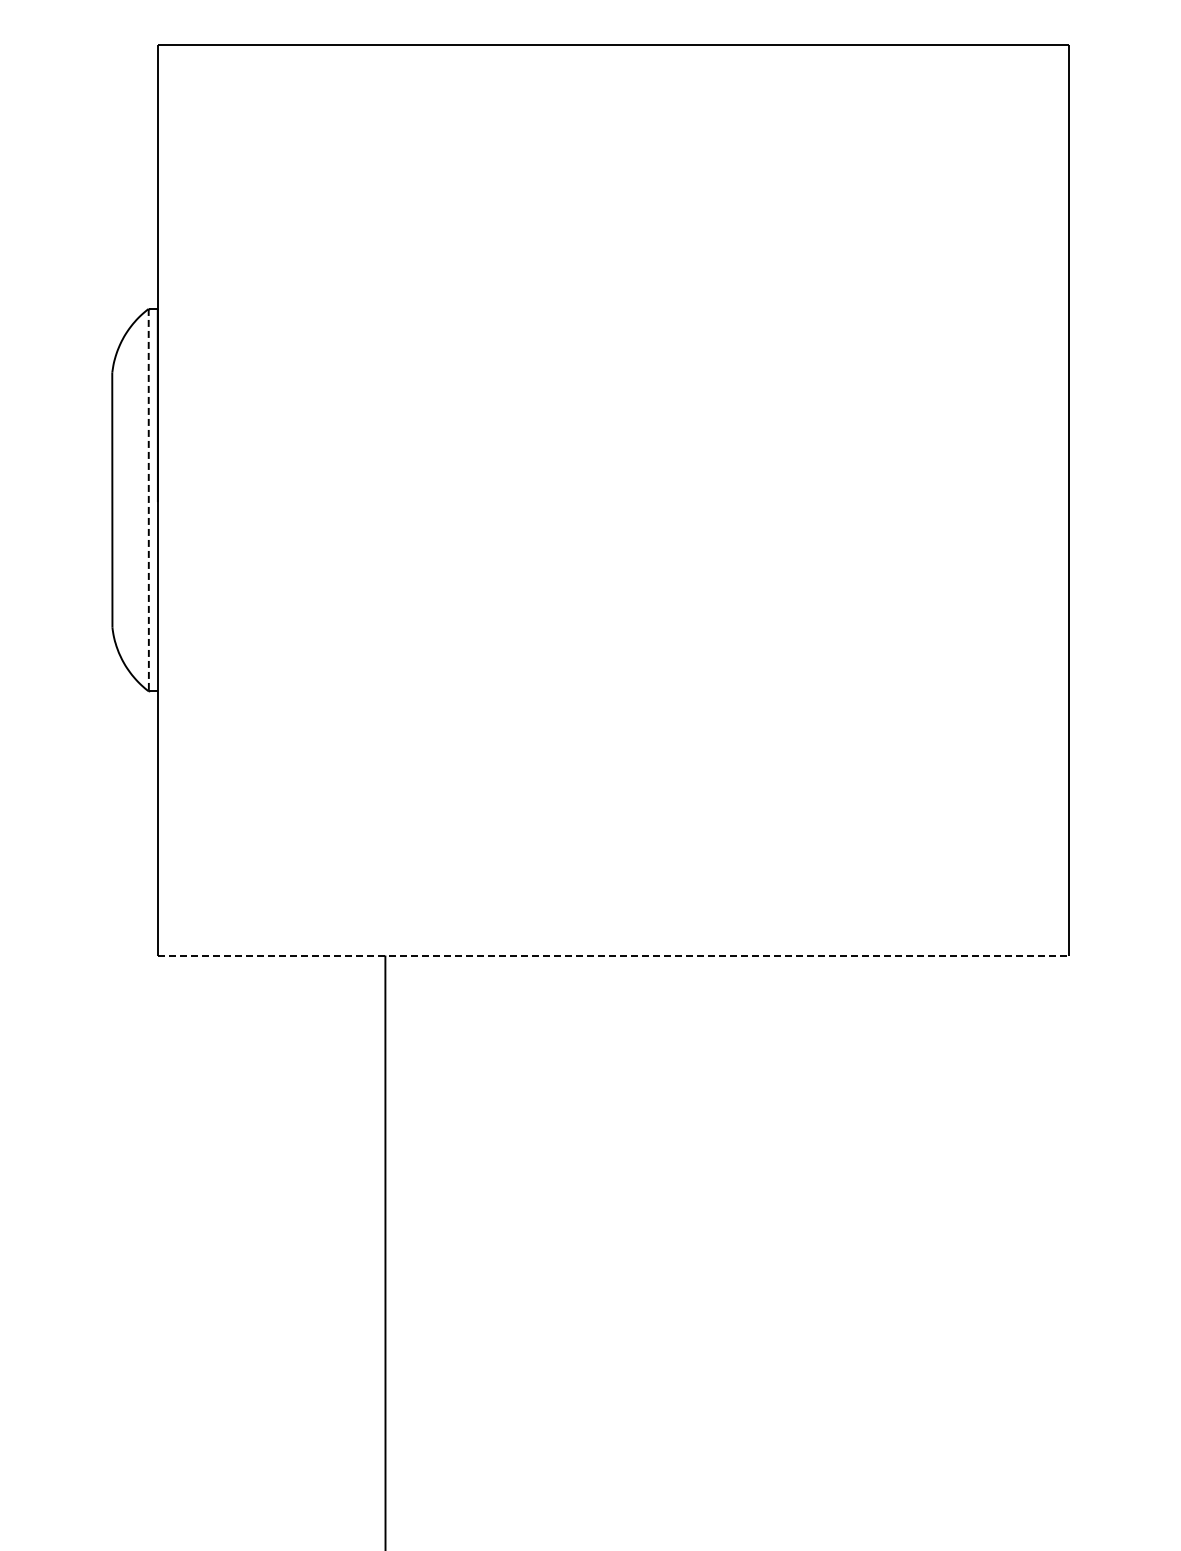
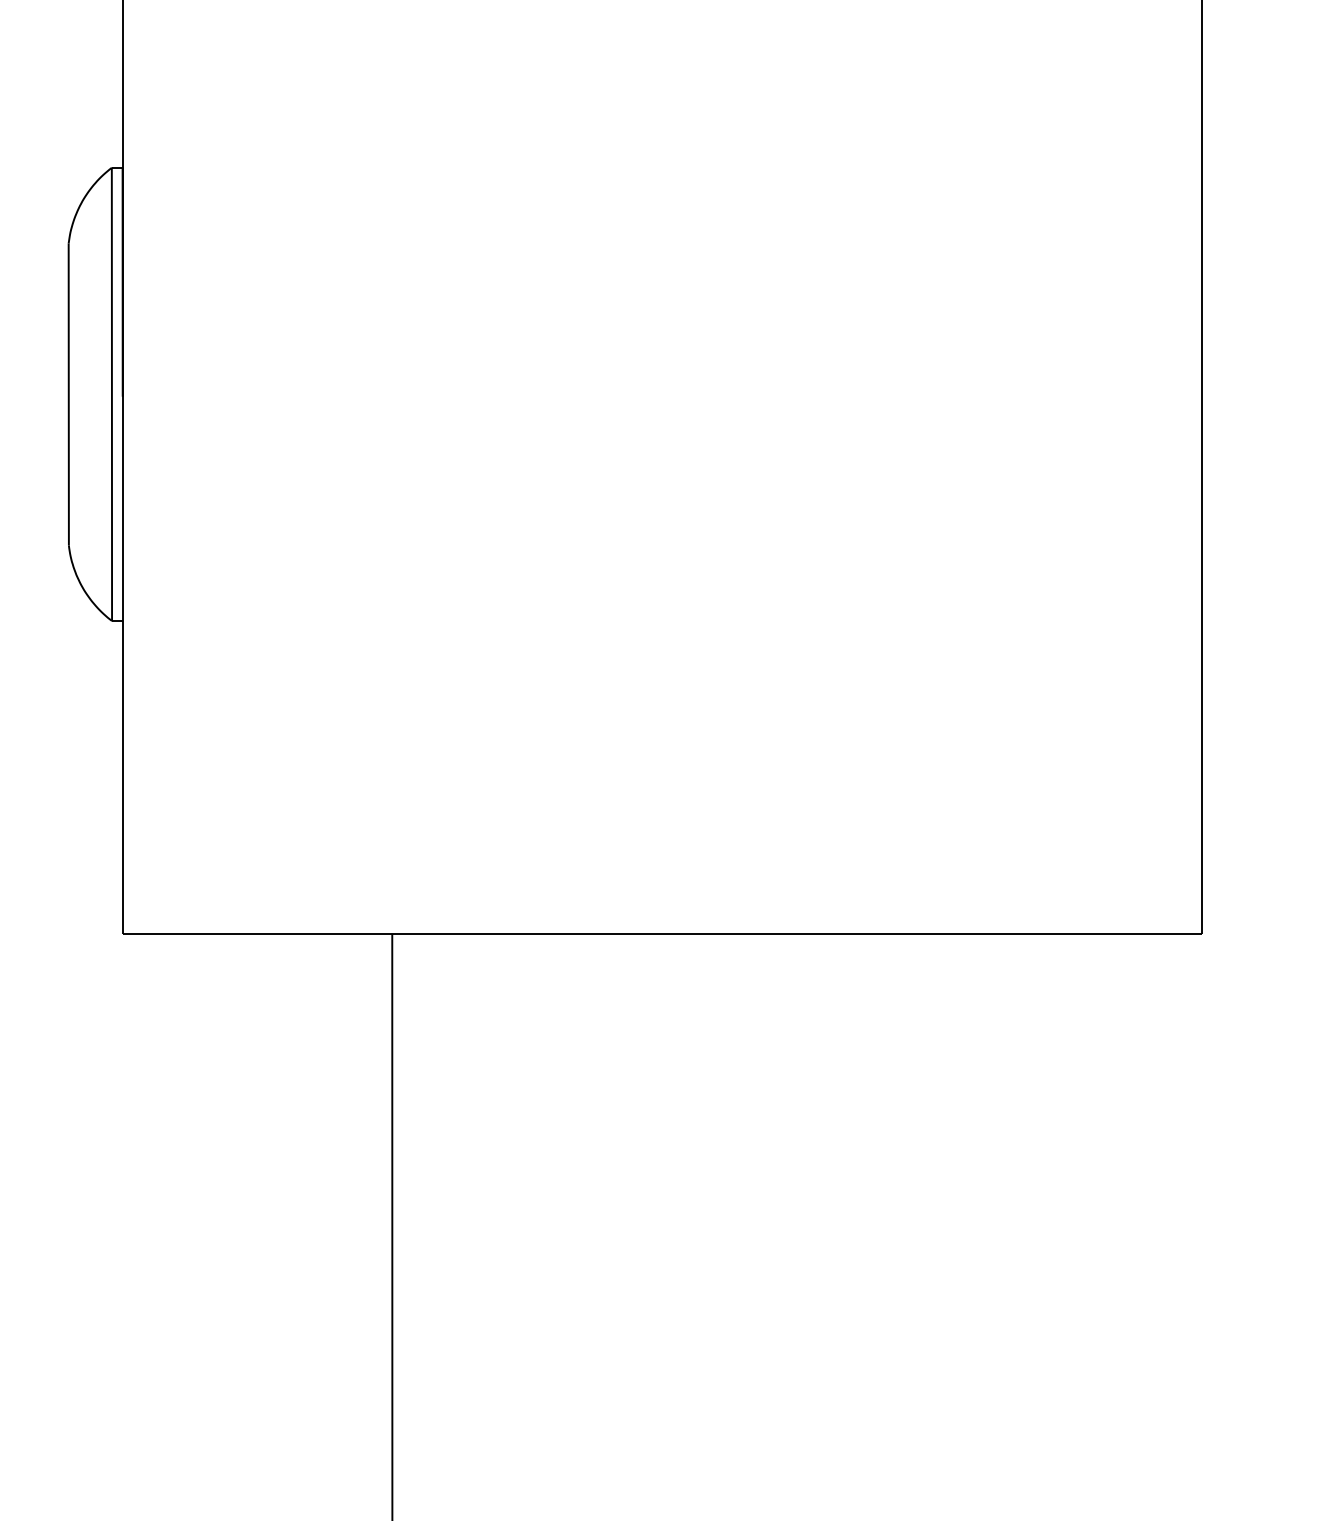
line: (148, 500) -> (111, 394), dashed -> solid
line: (613, 955) -> (662, 933), dashed -> solid

